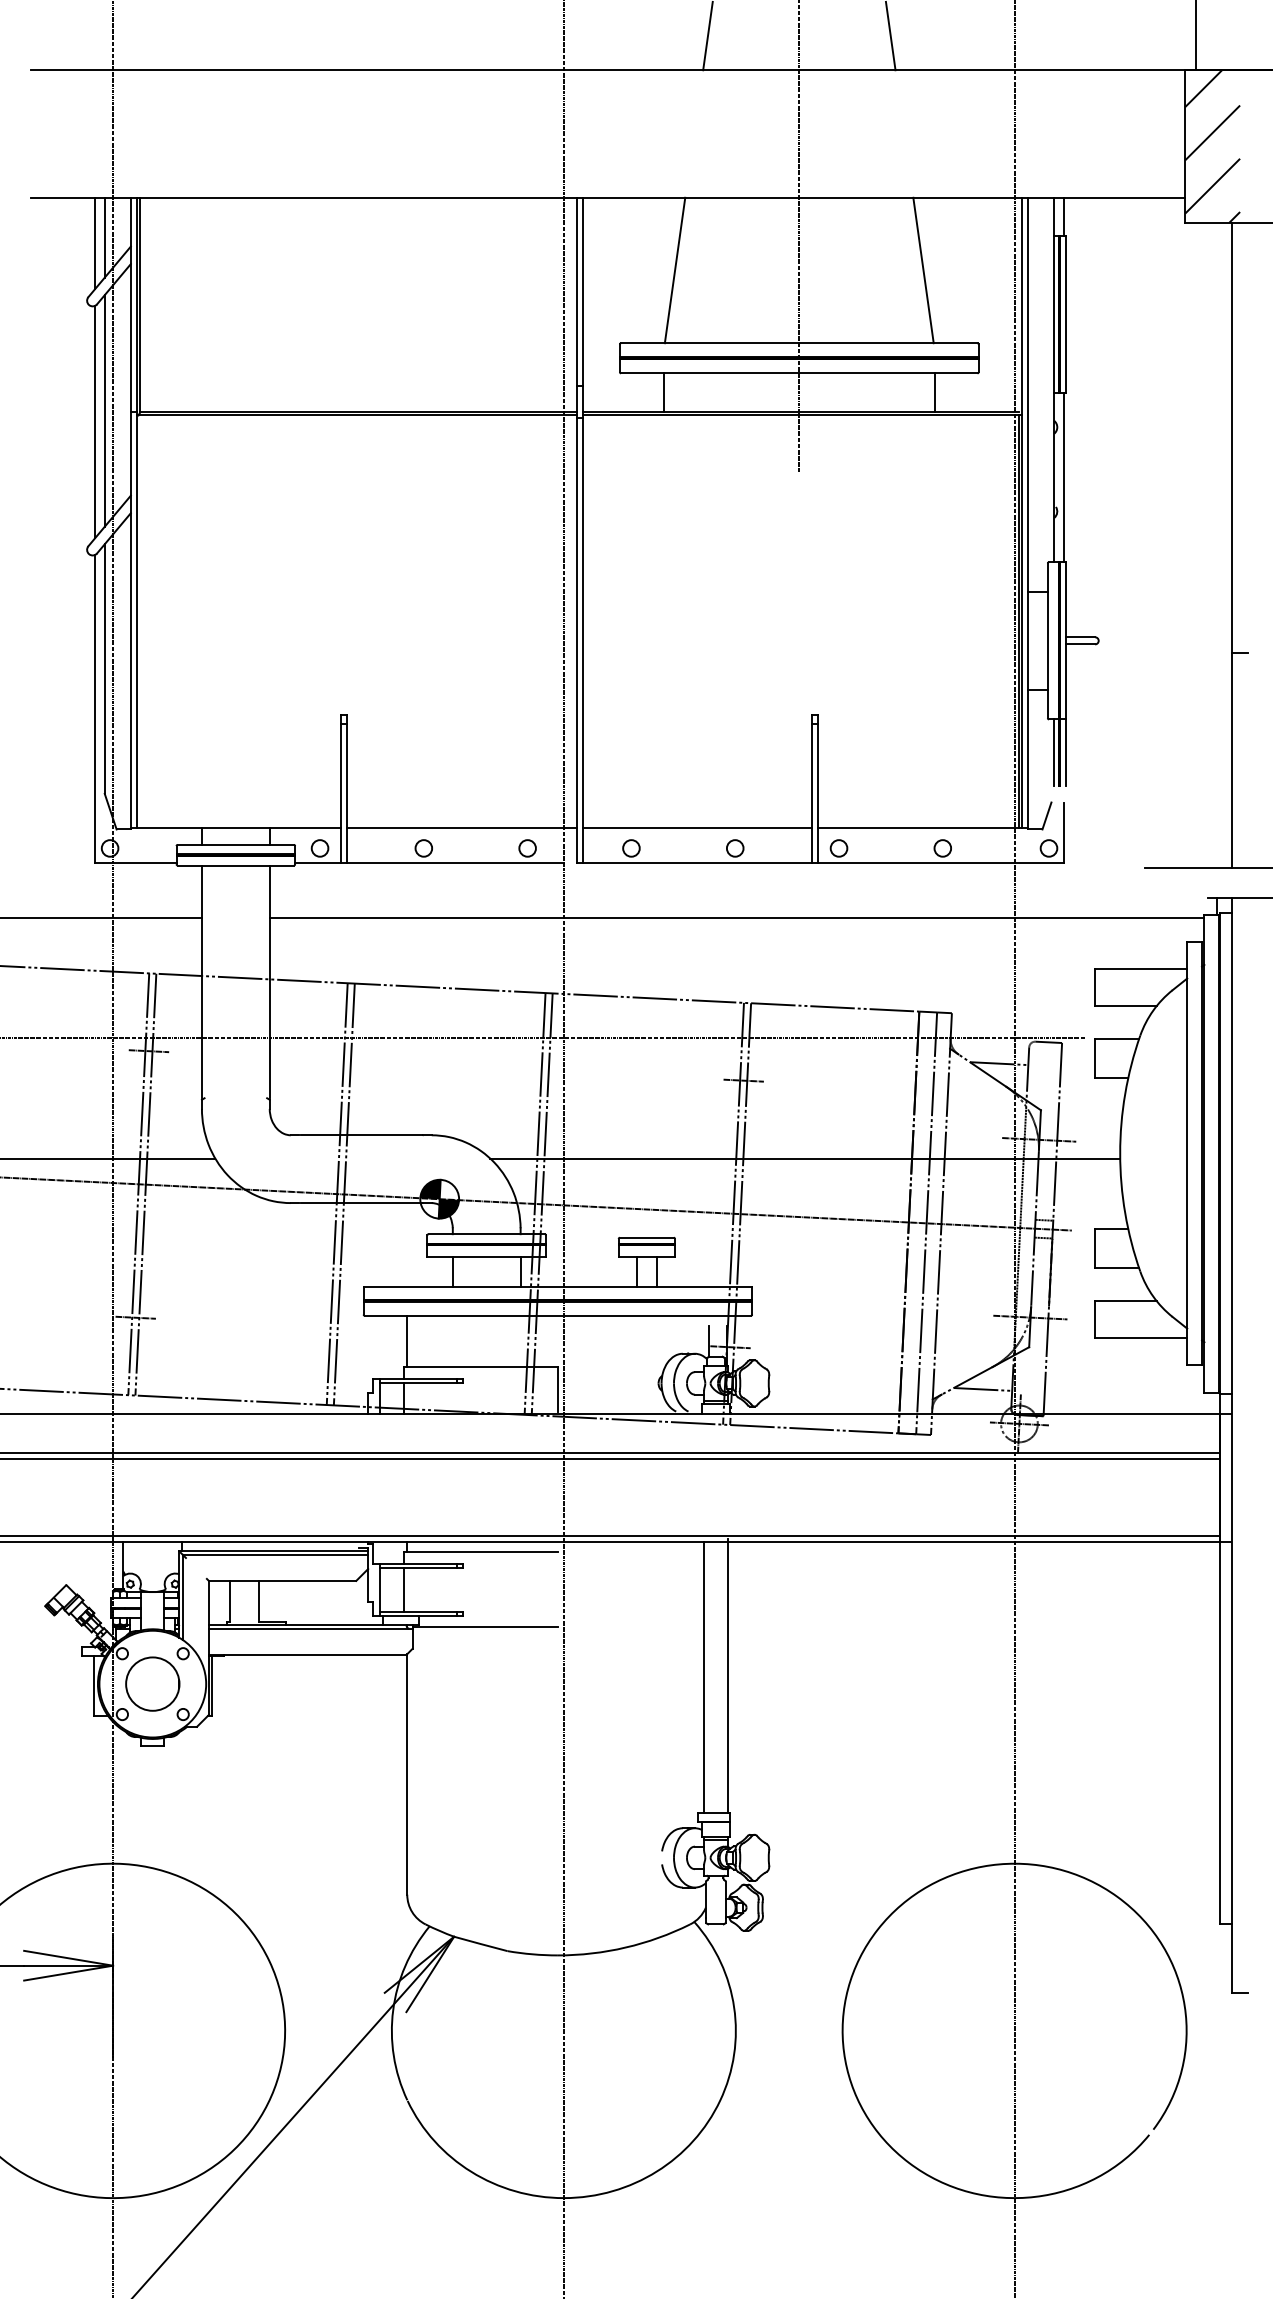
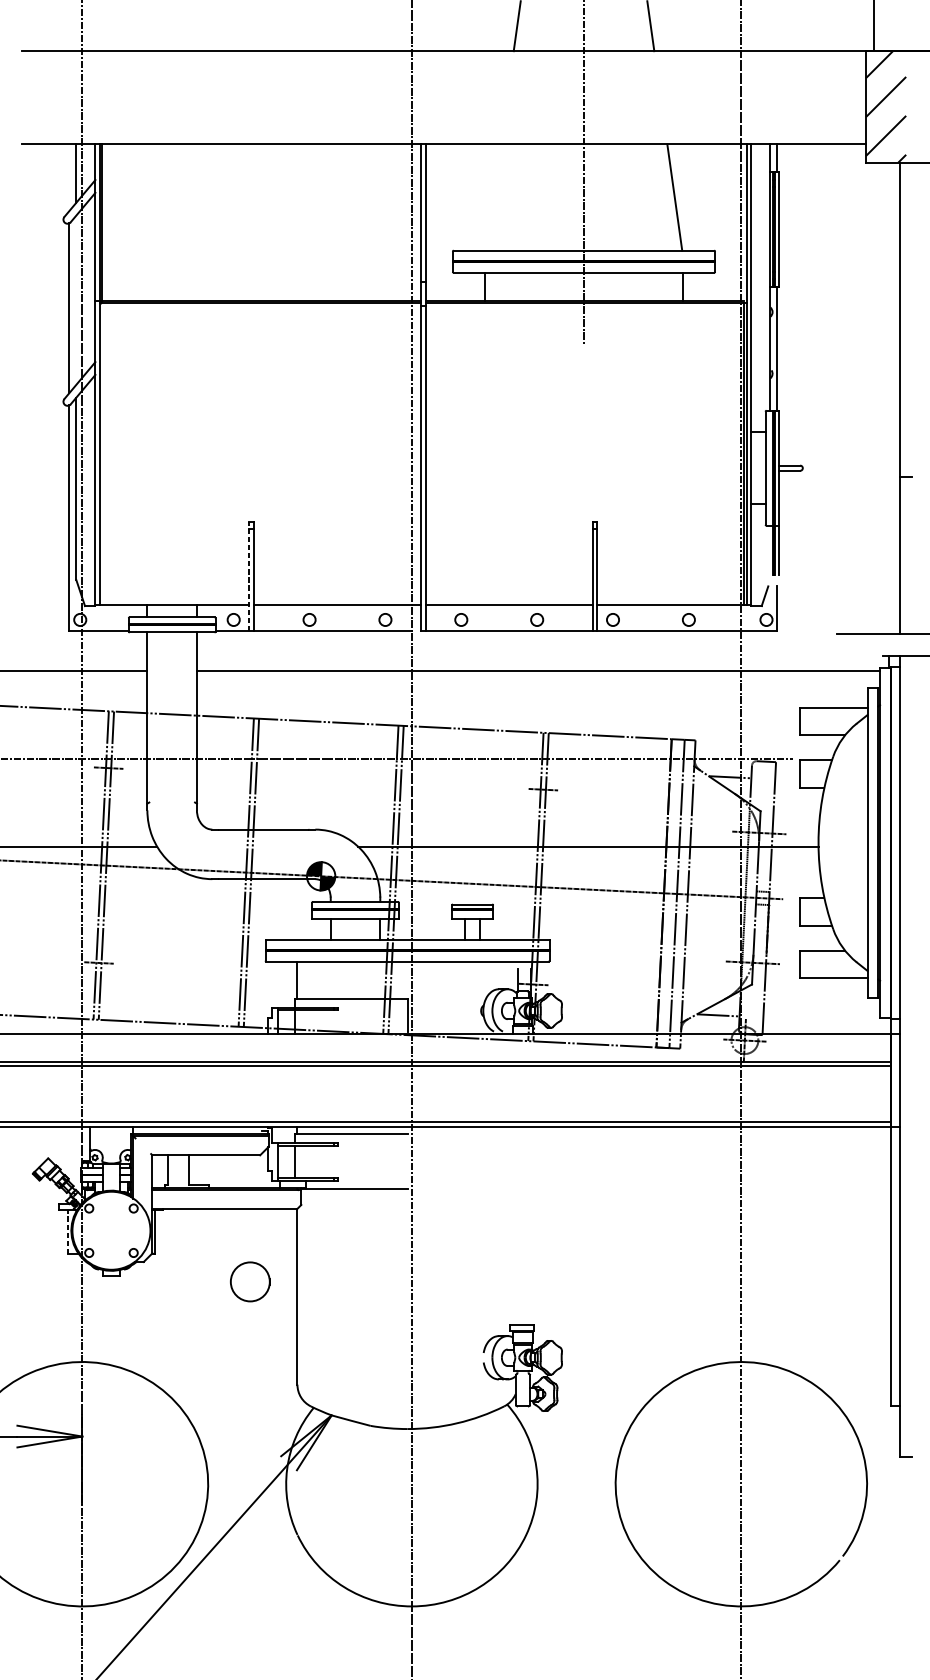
line: (95, 242) -> (69, 177), removed
line: (674, 270) -> (492, 197), removed
line: (104, 410) -> (76, 299), removed
line: (1054, 752) -> (770, 549), removed
line: (341, 788) -> (249, 576), solid -> dashed
line: (727, 1675) -> (531, 1224), removed
line: (704, 1677) -> (514, 1225), removed
circle: (152, 1683) -> (250, 1281), moved
line: (93, 1685) -> (68, 1231), solid -> dashed

